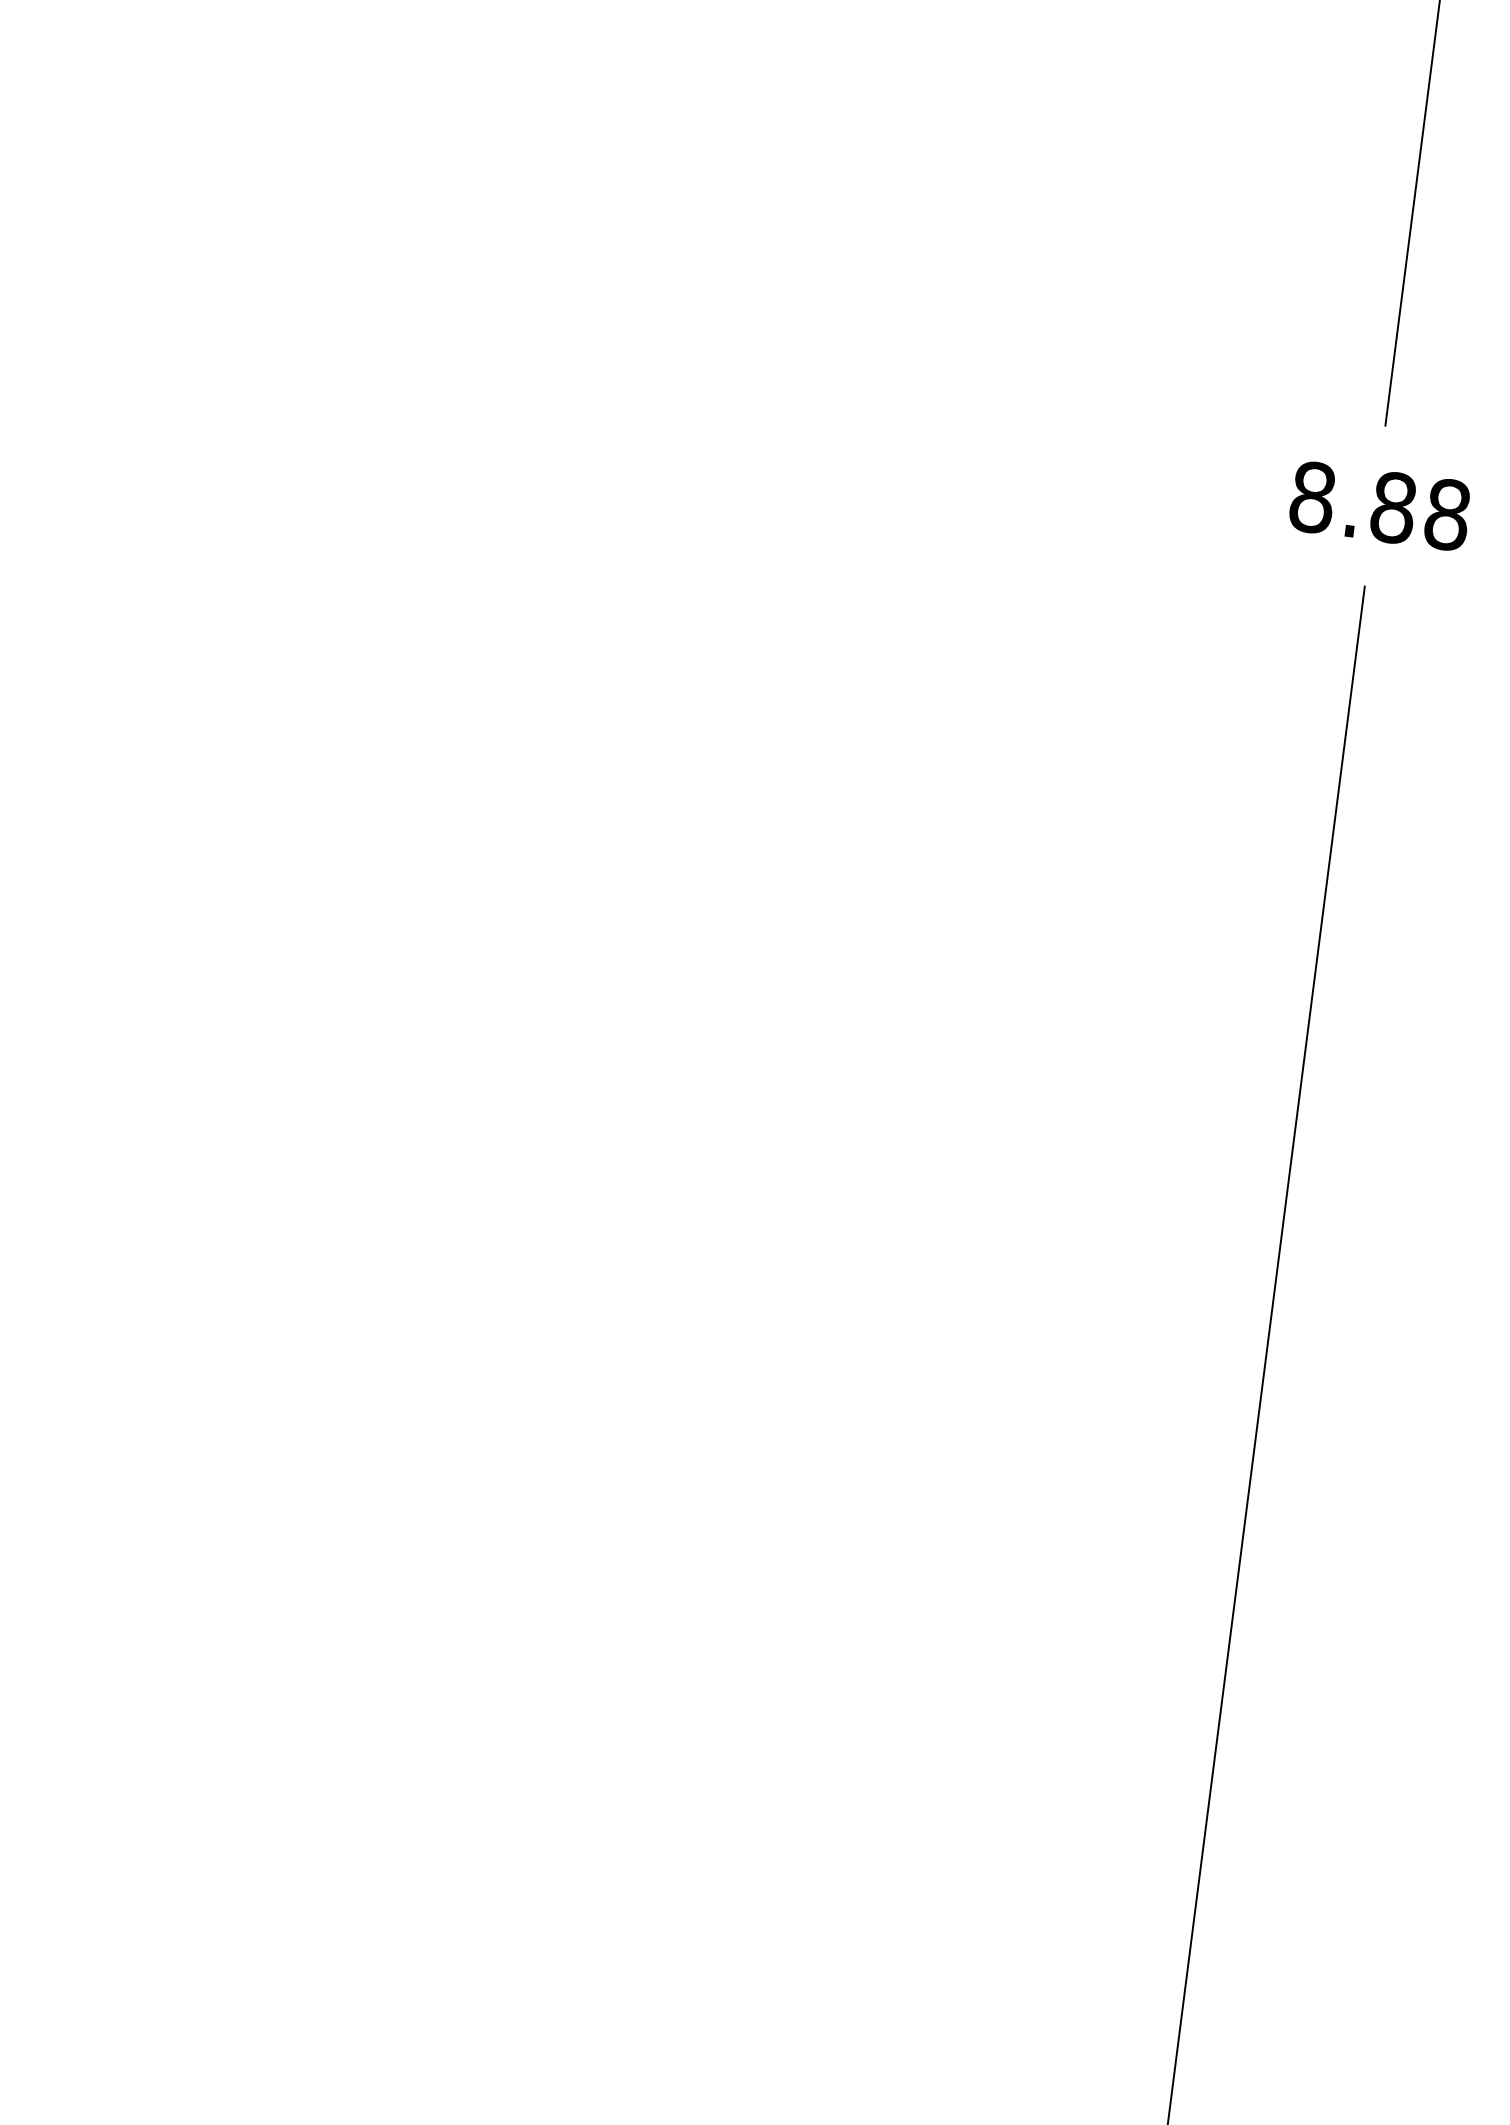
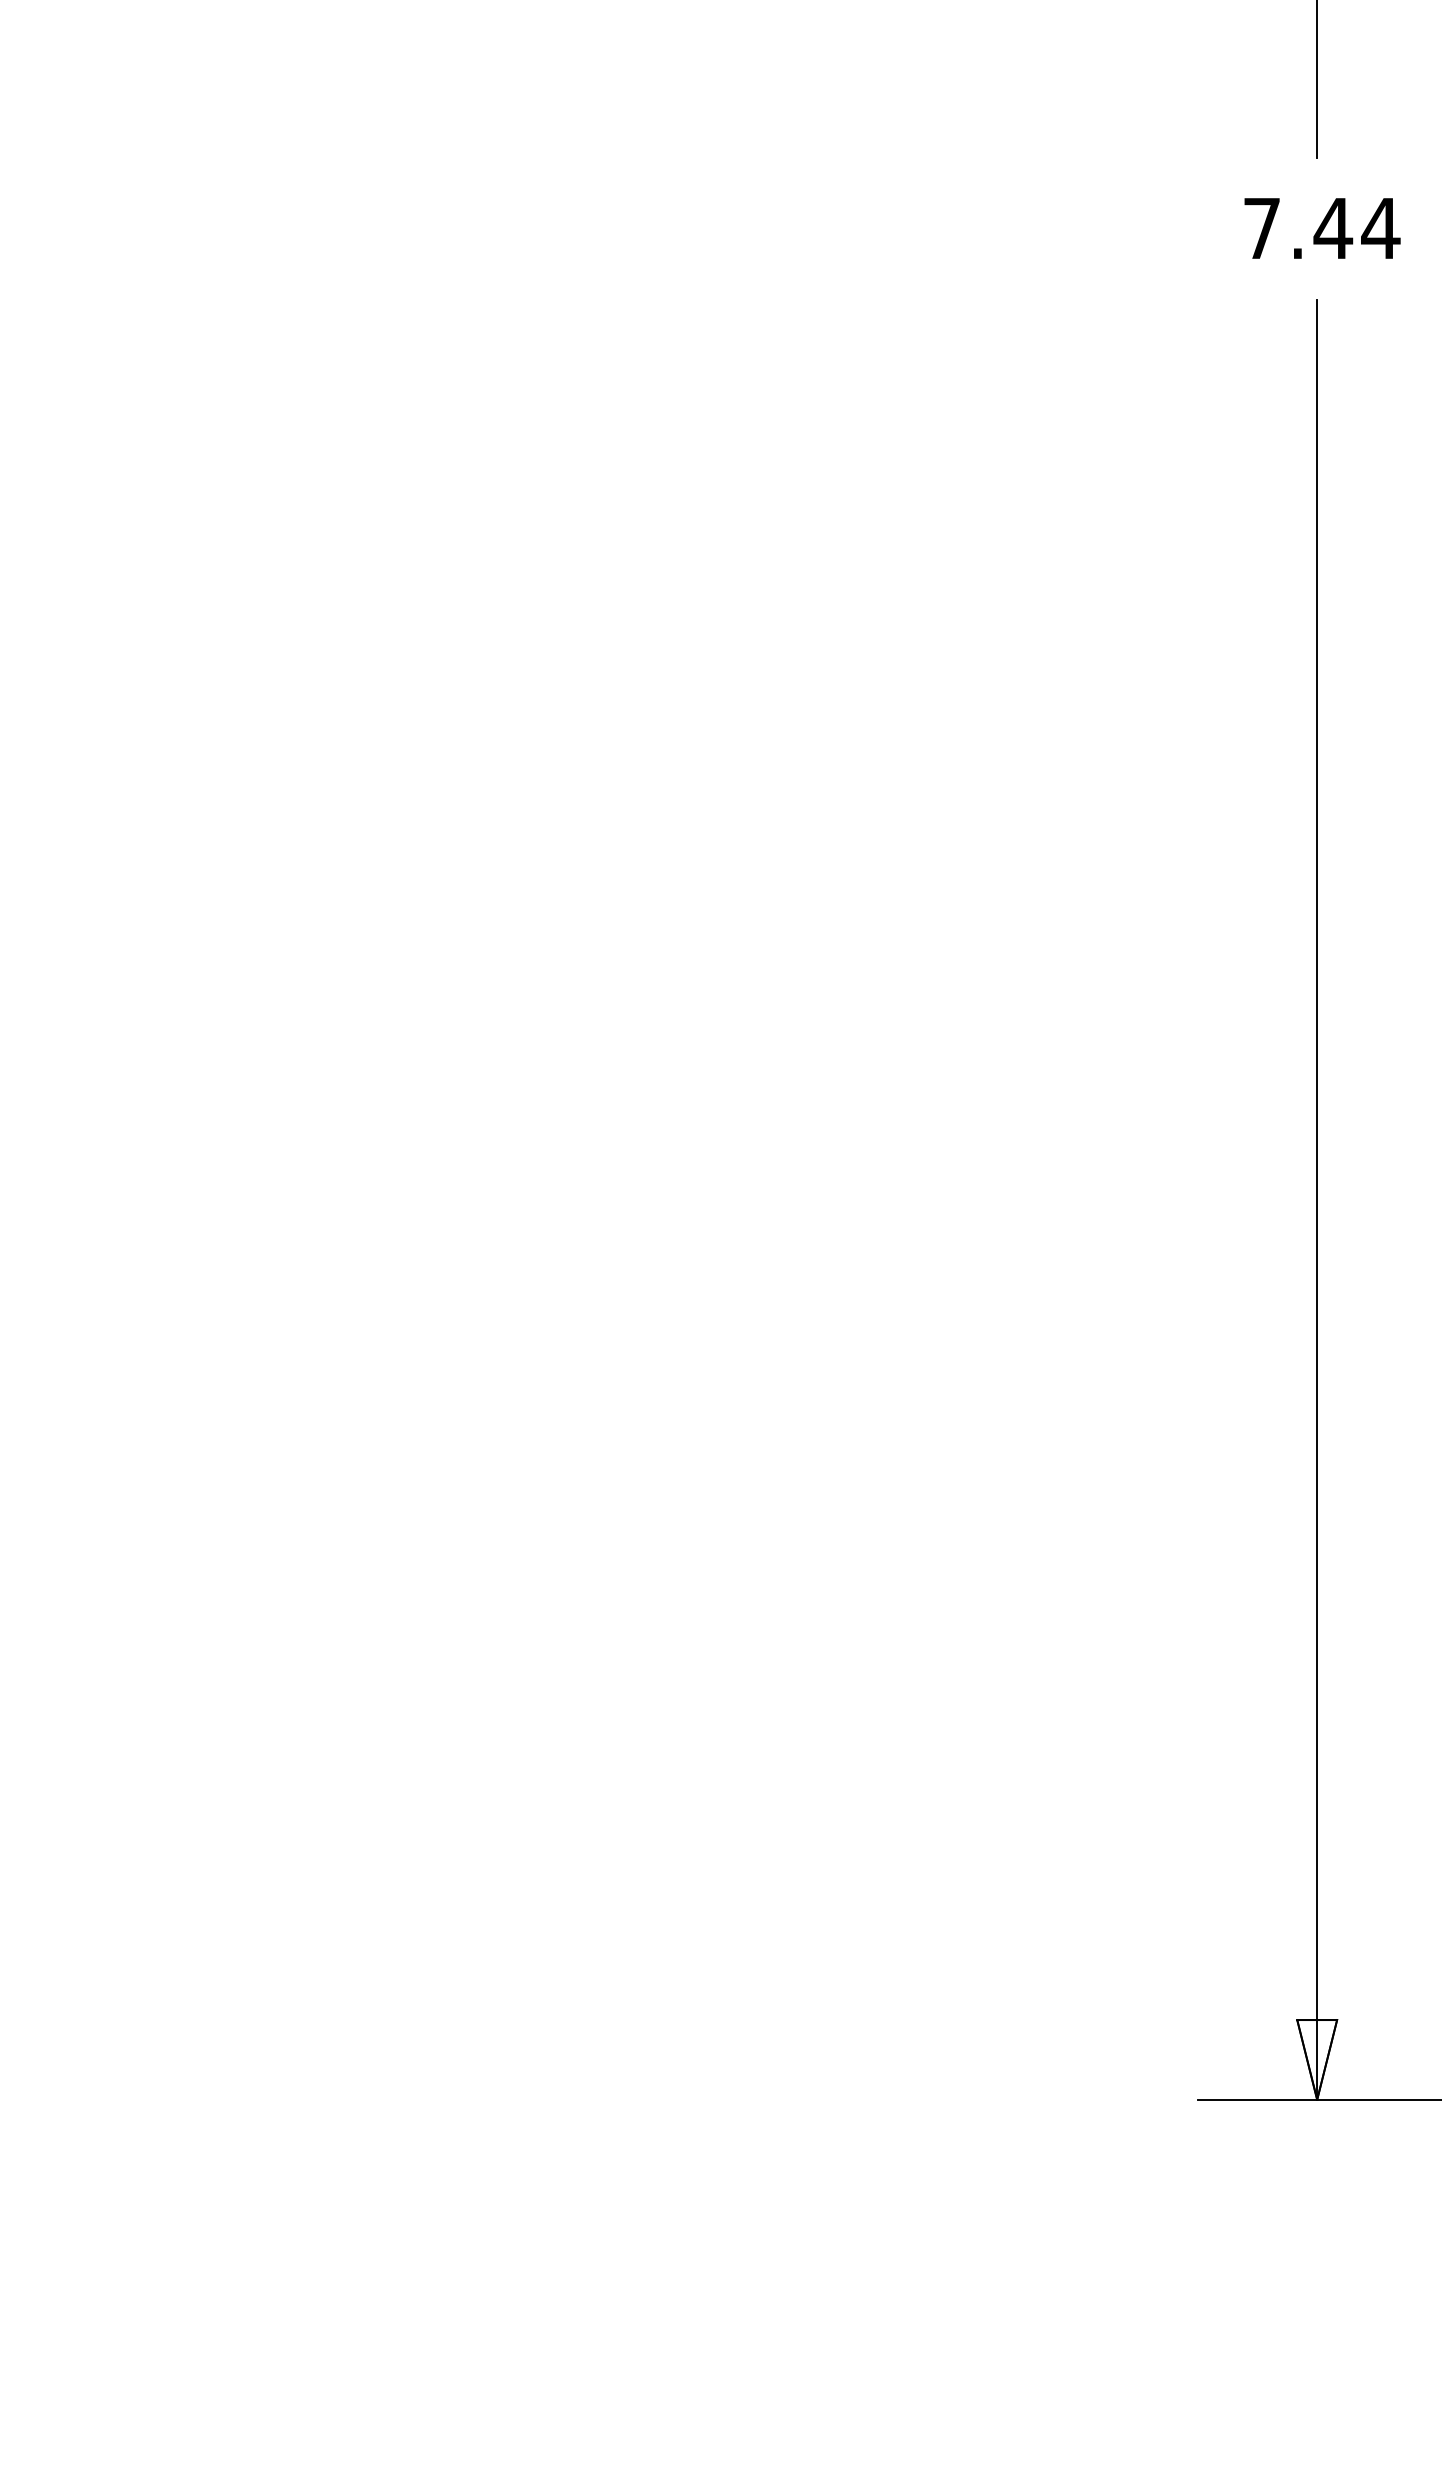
text: (1380, 506) -> (1321, 228), 8.88 -> 7.44

